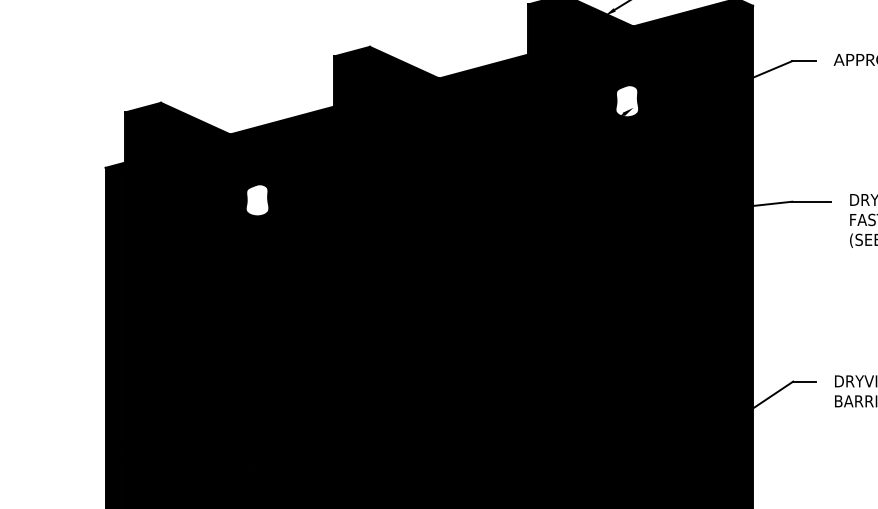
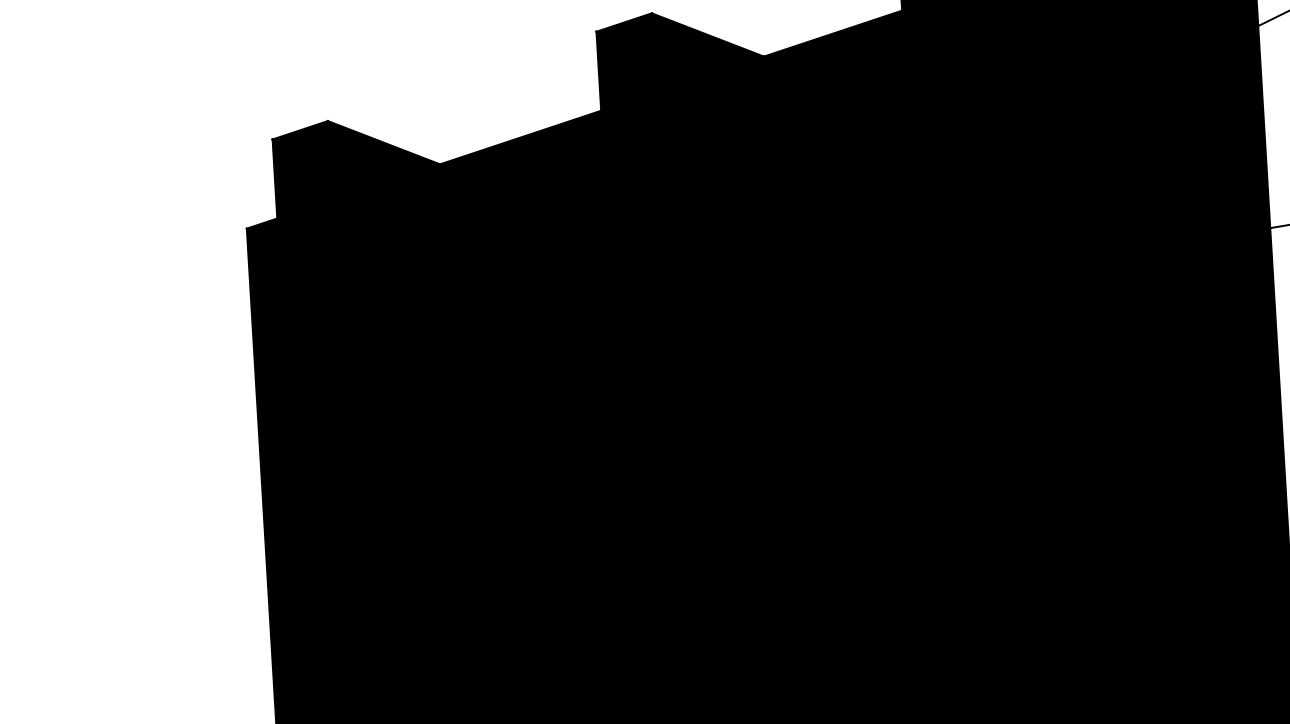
fill: (627, 101) -> (1062, 75), added
fill: (257, 200) -> (489, 265), added

